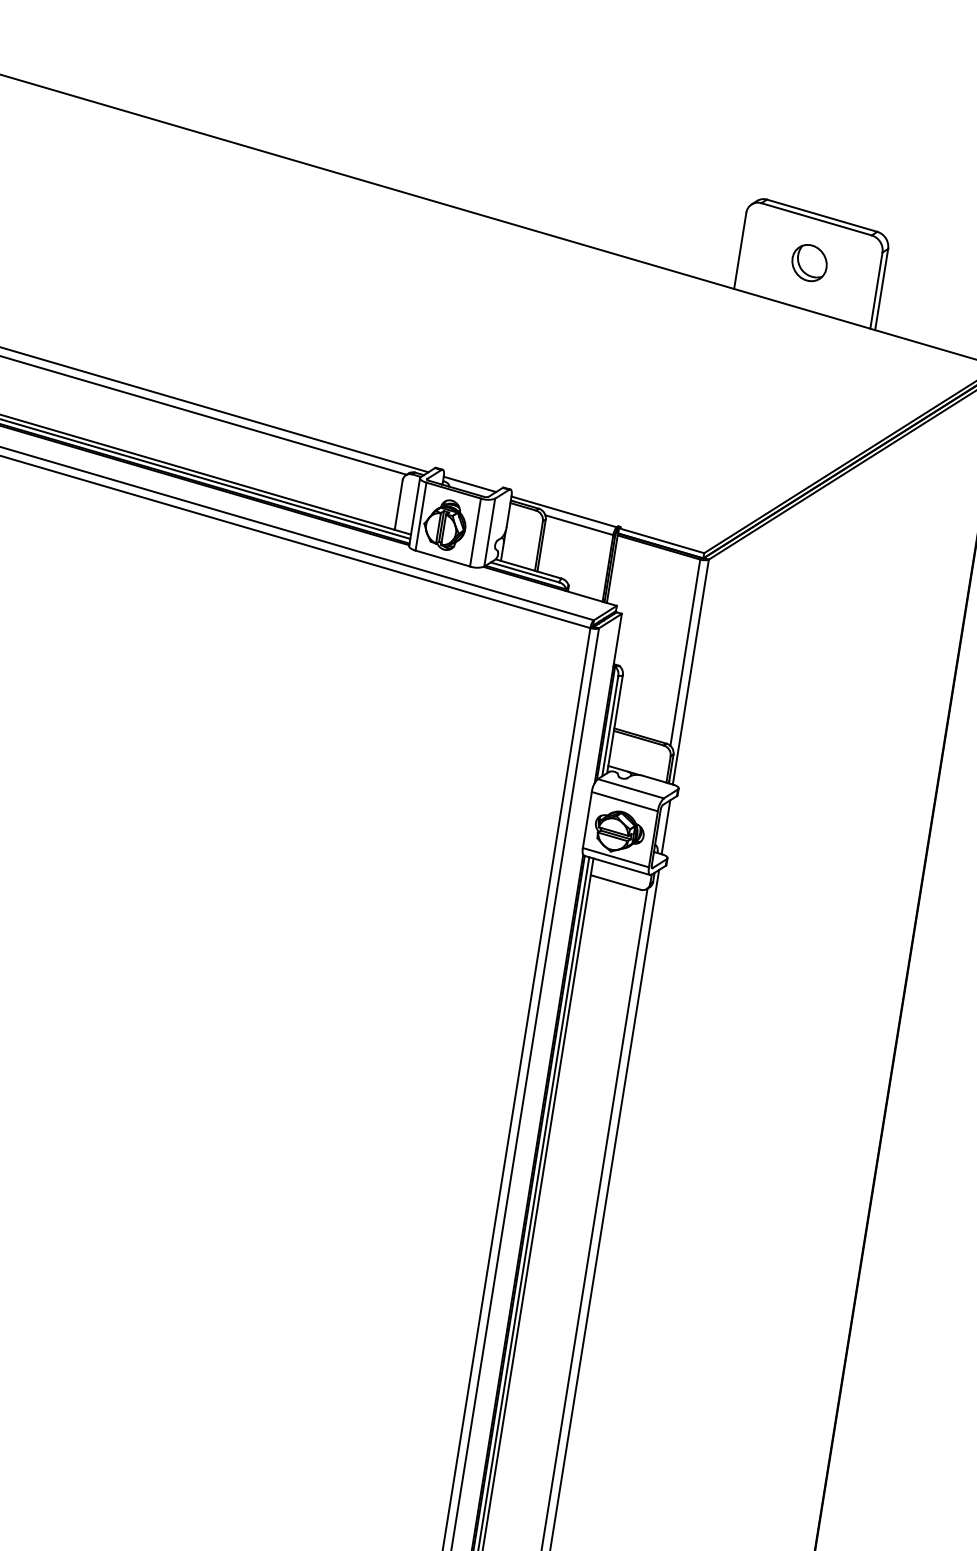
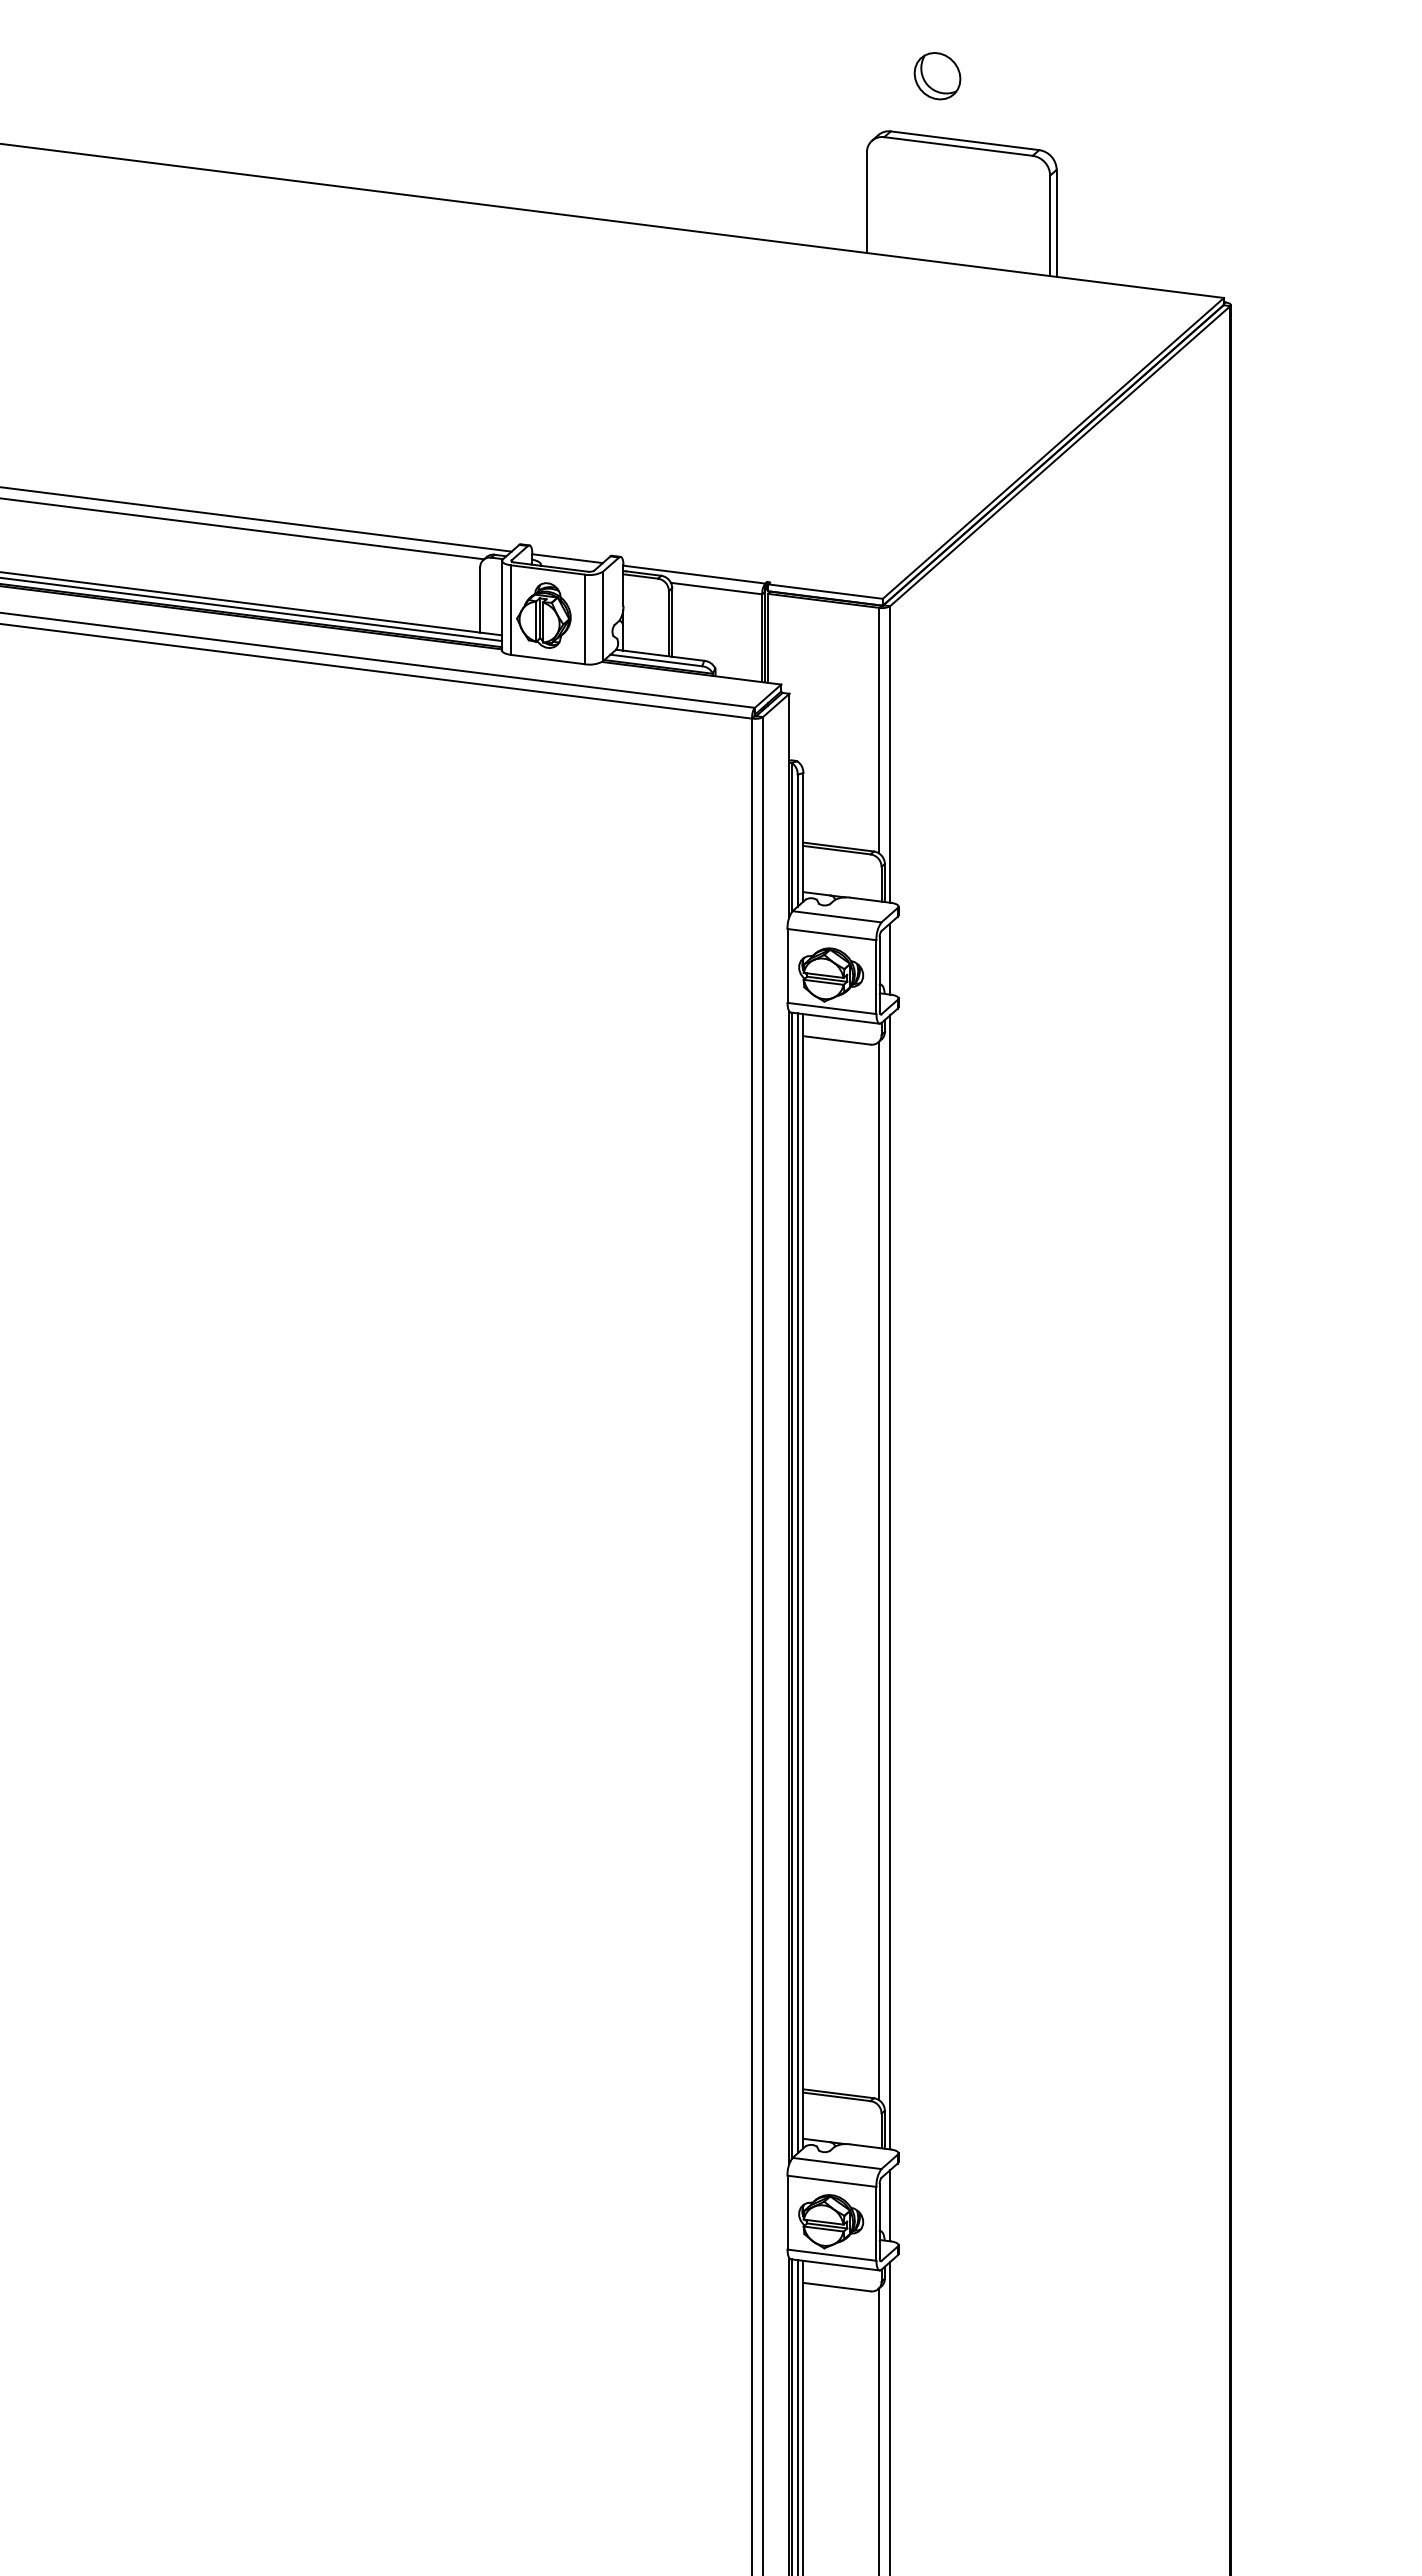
part: (809, 263) -> (937, 76), moved

